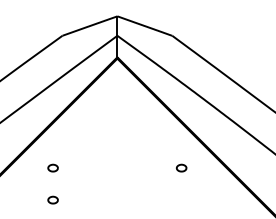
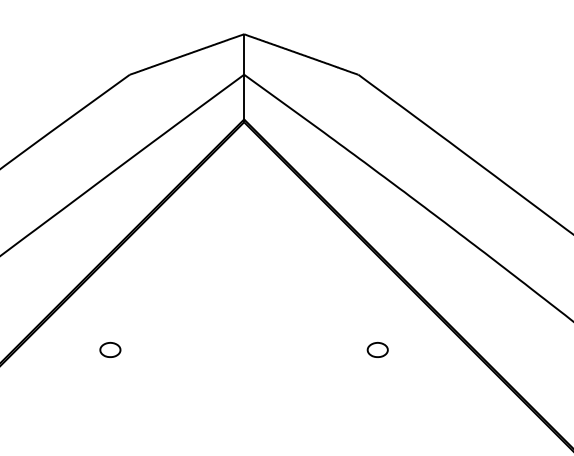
part: (52, 199) -> (109, 415), removed

